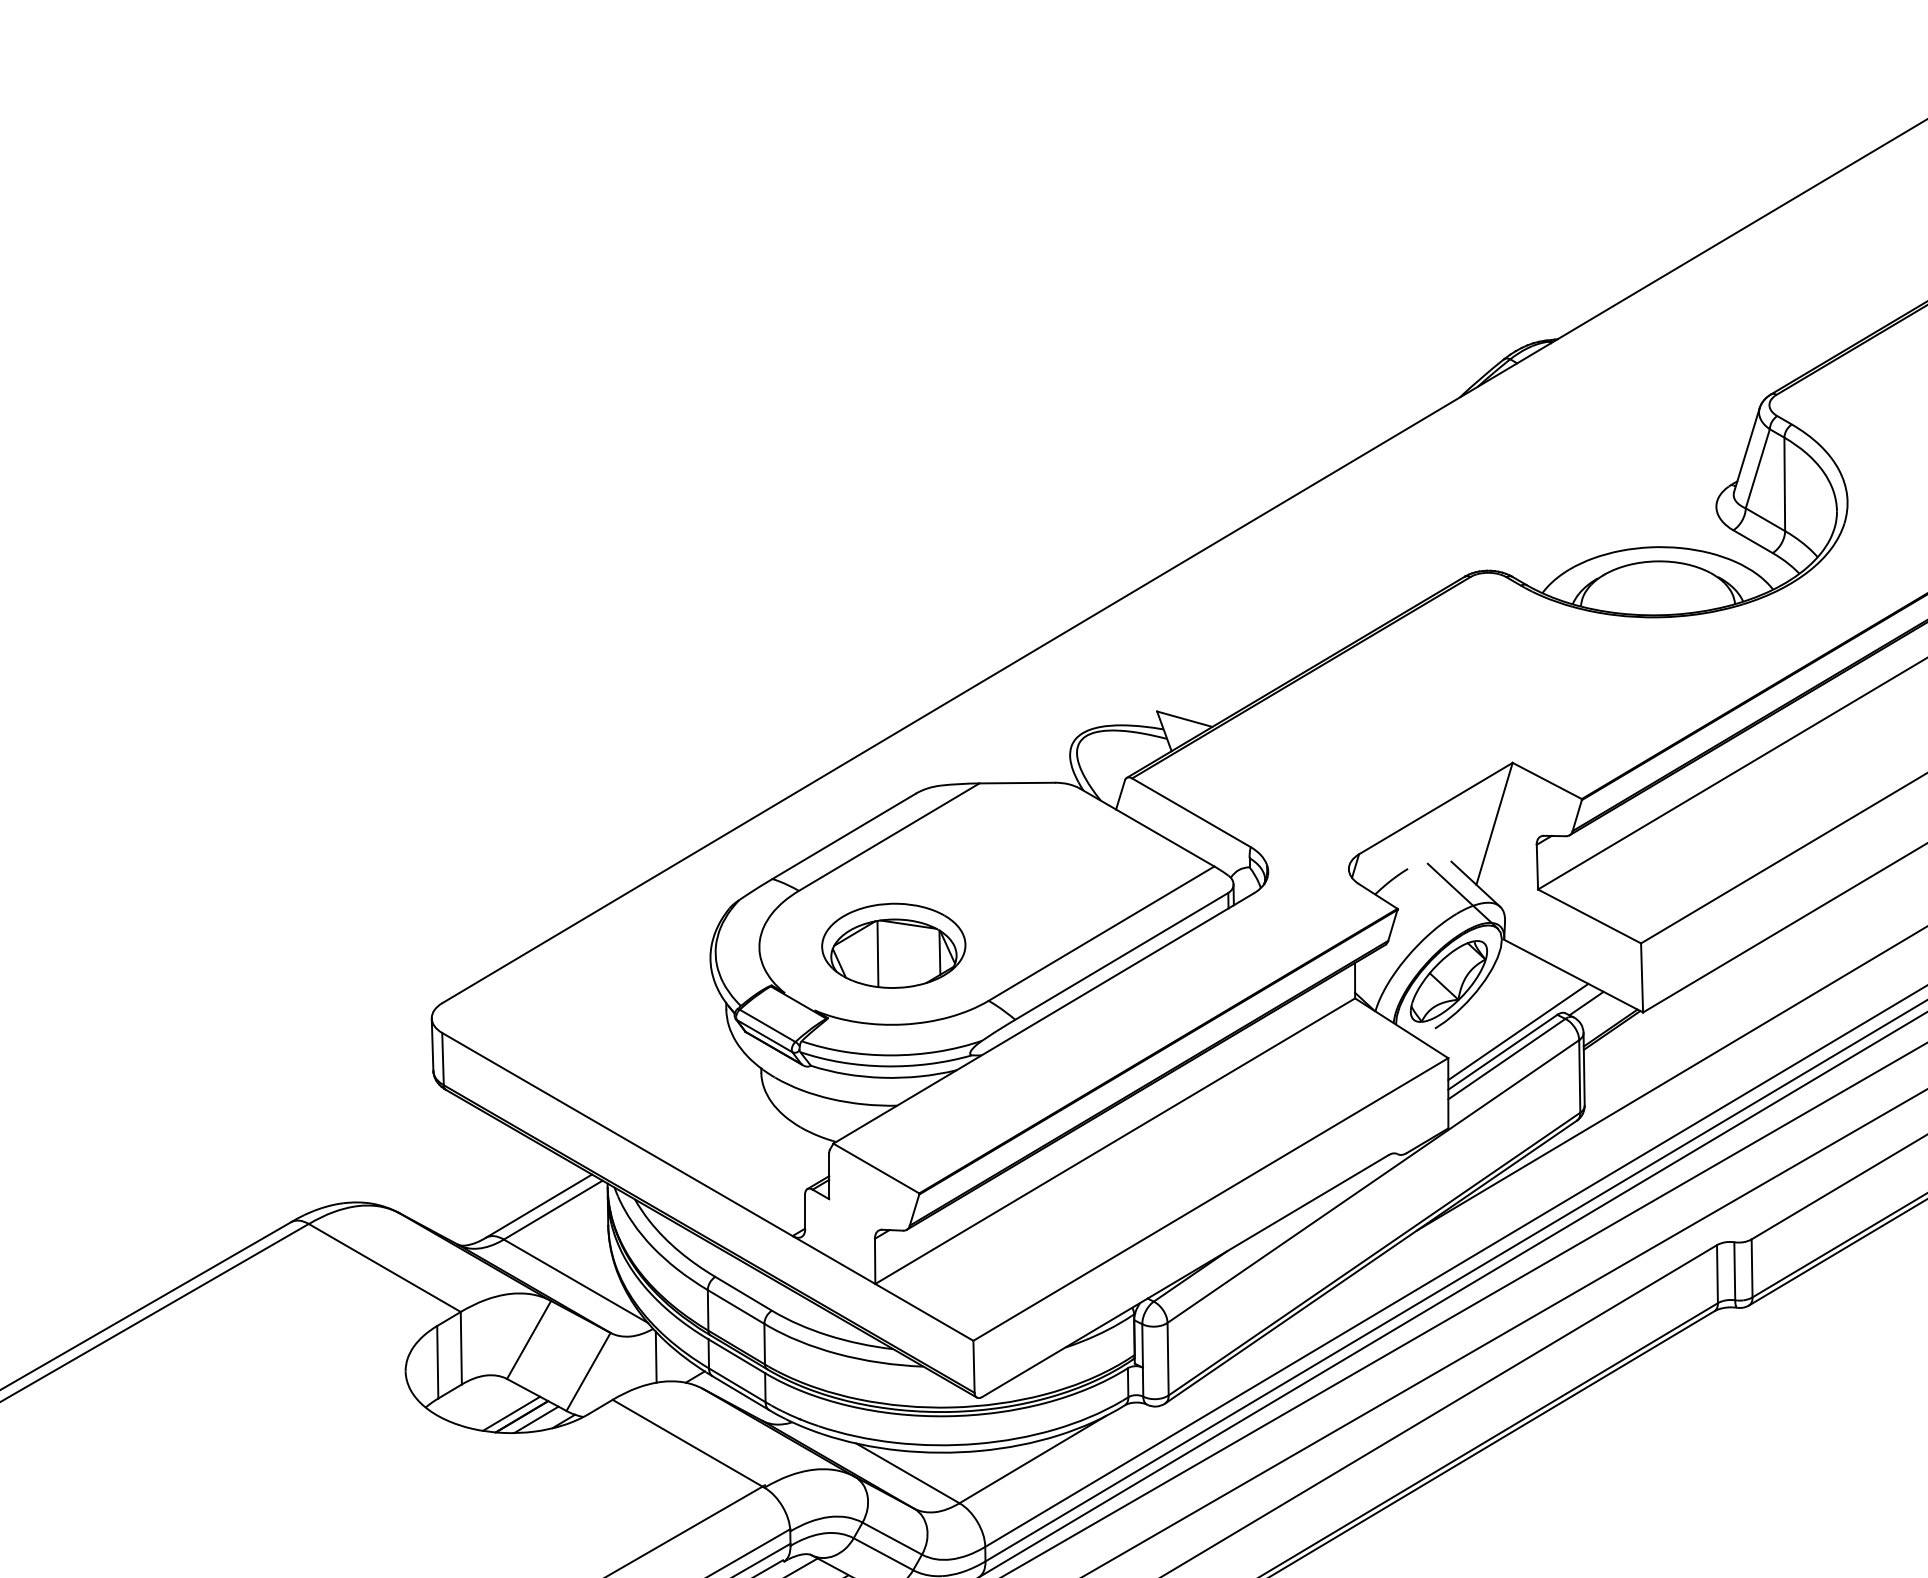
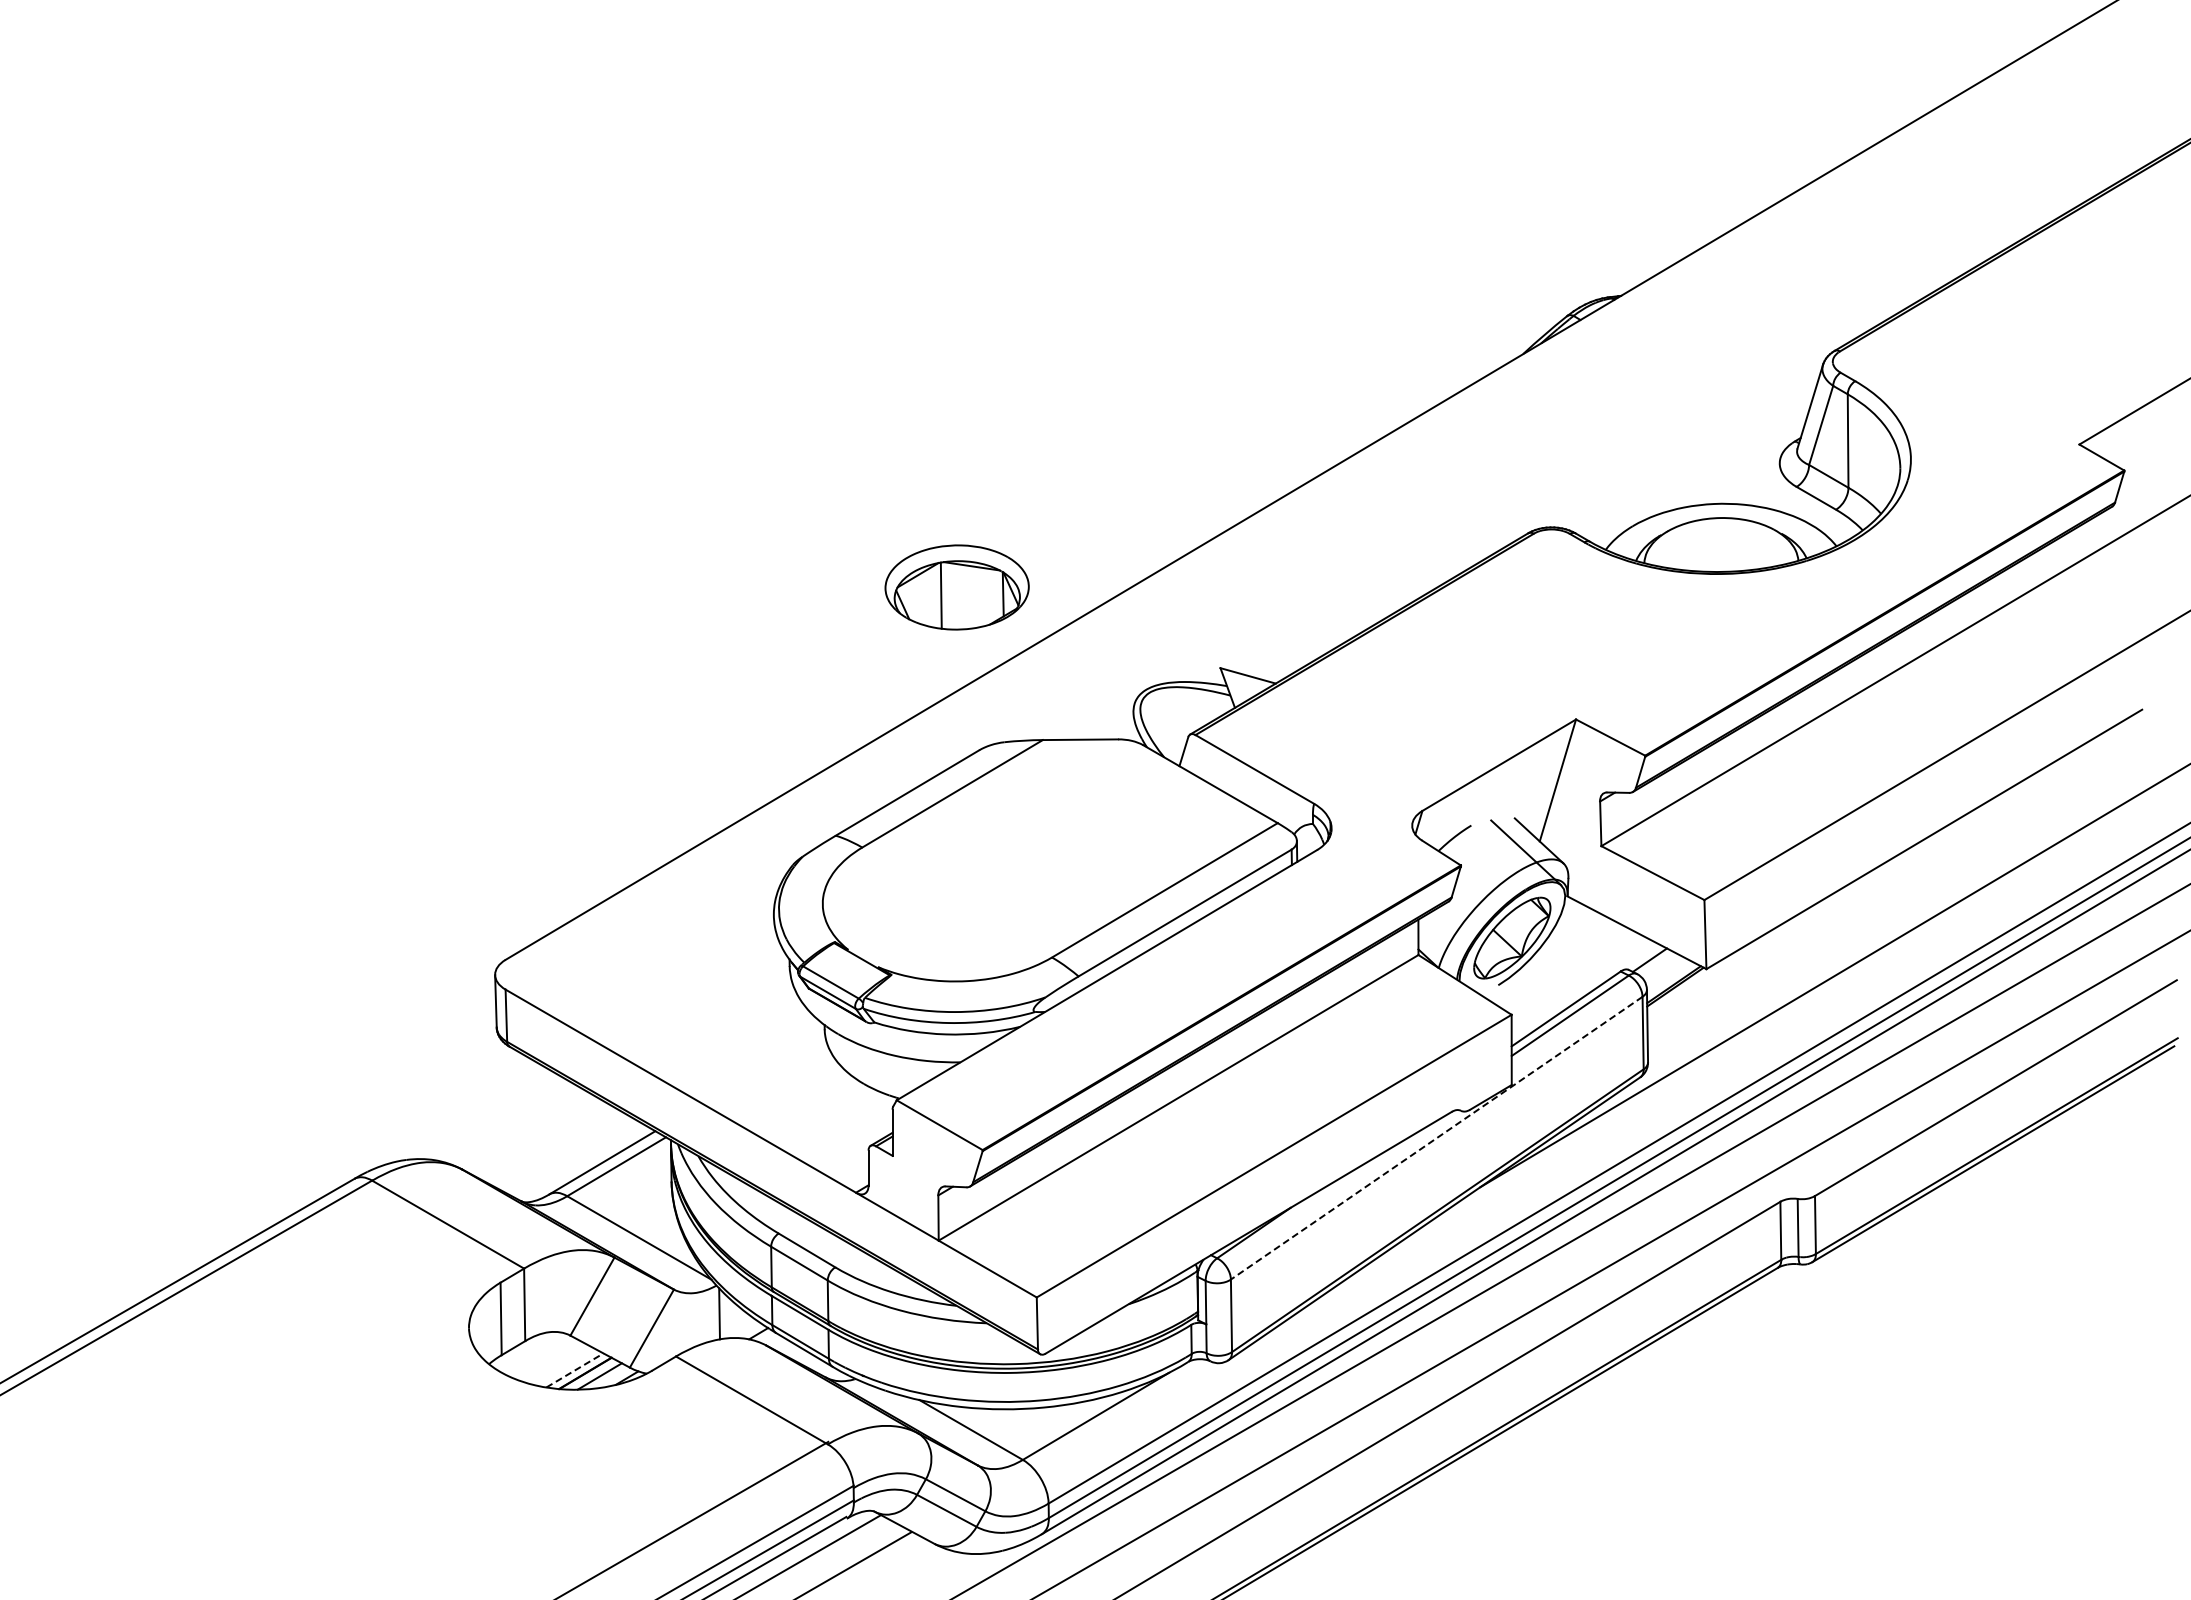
part: (893, 945) -> (956, 587), moved
line: (1518, 1031) -> (1581, 988), removed
line: (1373, 1181) -> (1436, 1138), solid -> dashed
line: (512, 1413) -> (575, 1370), solid -> dashed

